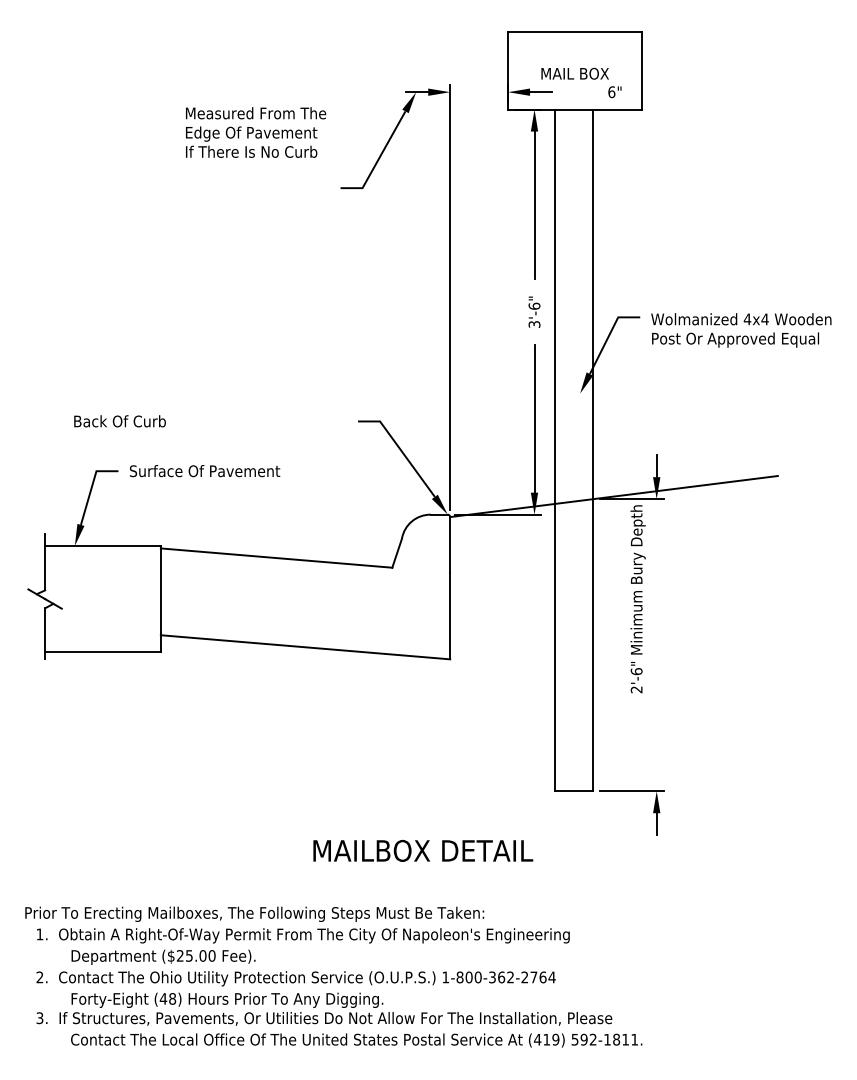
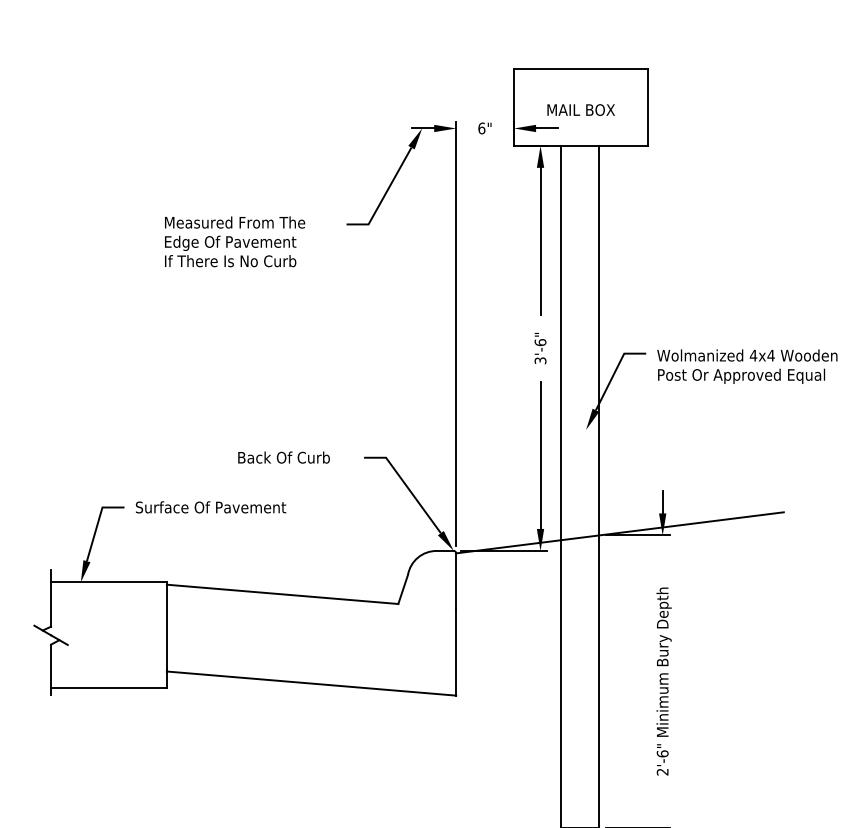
text: (614, 92) -> (484, 128), moved
text: (256, 132) -> (235, 241), moved
text: (119, 421) -> (283, 457), moved
text: (637, 599) -> (663, 681), moved

